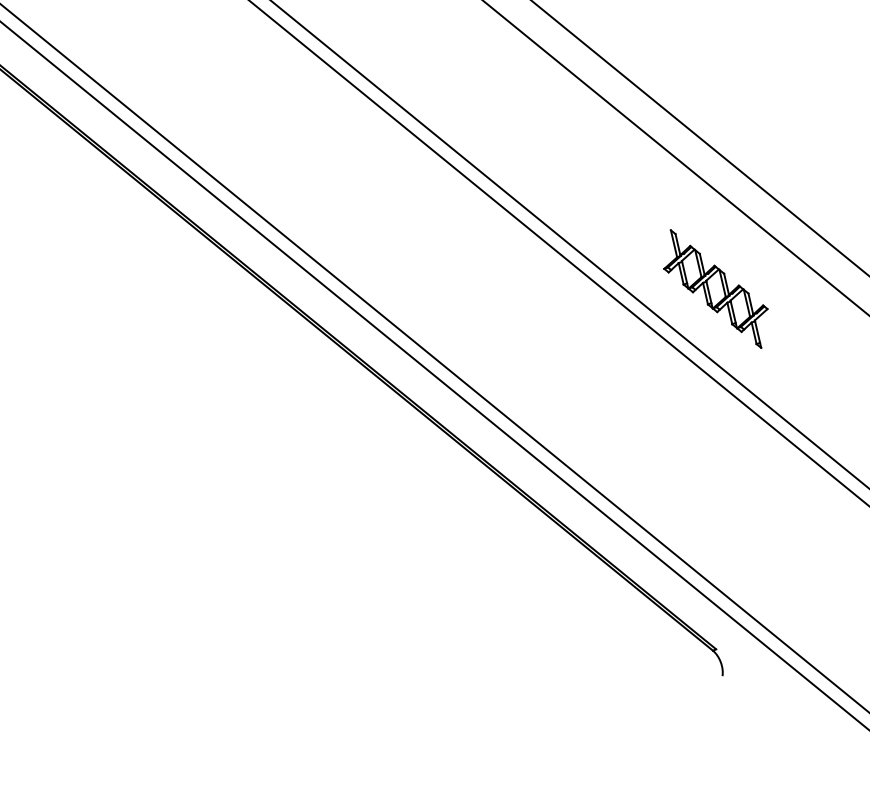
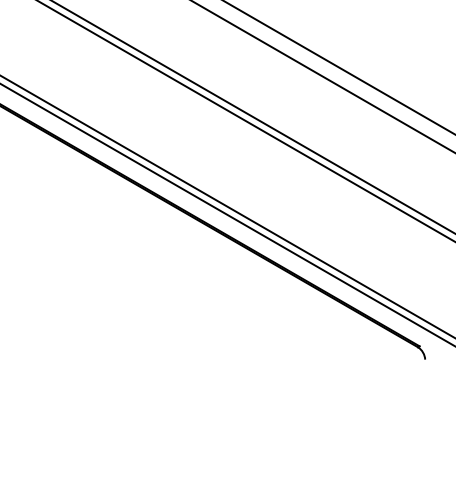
part: (716, 288) -> (389, 160), removed

